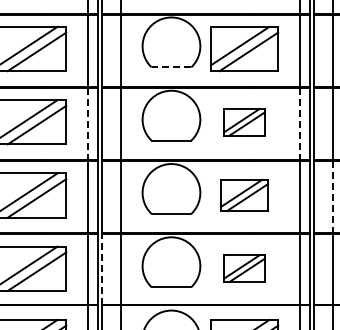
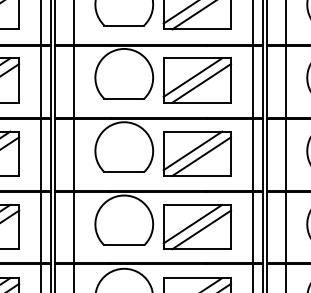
line: (171, 67) -> (124, 25), dashed -> solid
part: (244, 122) -> (197, 80), size x1.67
line: (88, 124) -> (41, 82), dashed -> solid
line: (300, 124) -> (253, 82), dashed -> solid
part: (244, 195) -> (197, 153), size x1.43
line: (333, 197) -> (286, 155), dashed -> solid
line: (102, 268) -> (55, 226), dashed -> solid
part: (244, 268) -> (197, 226), size x1.67

